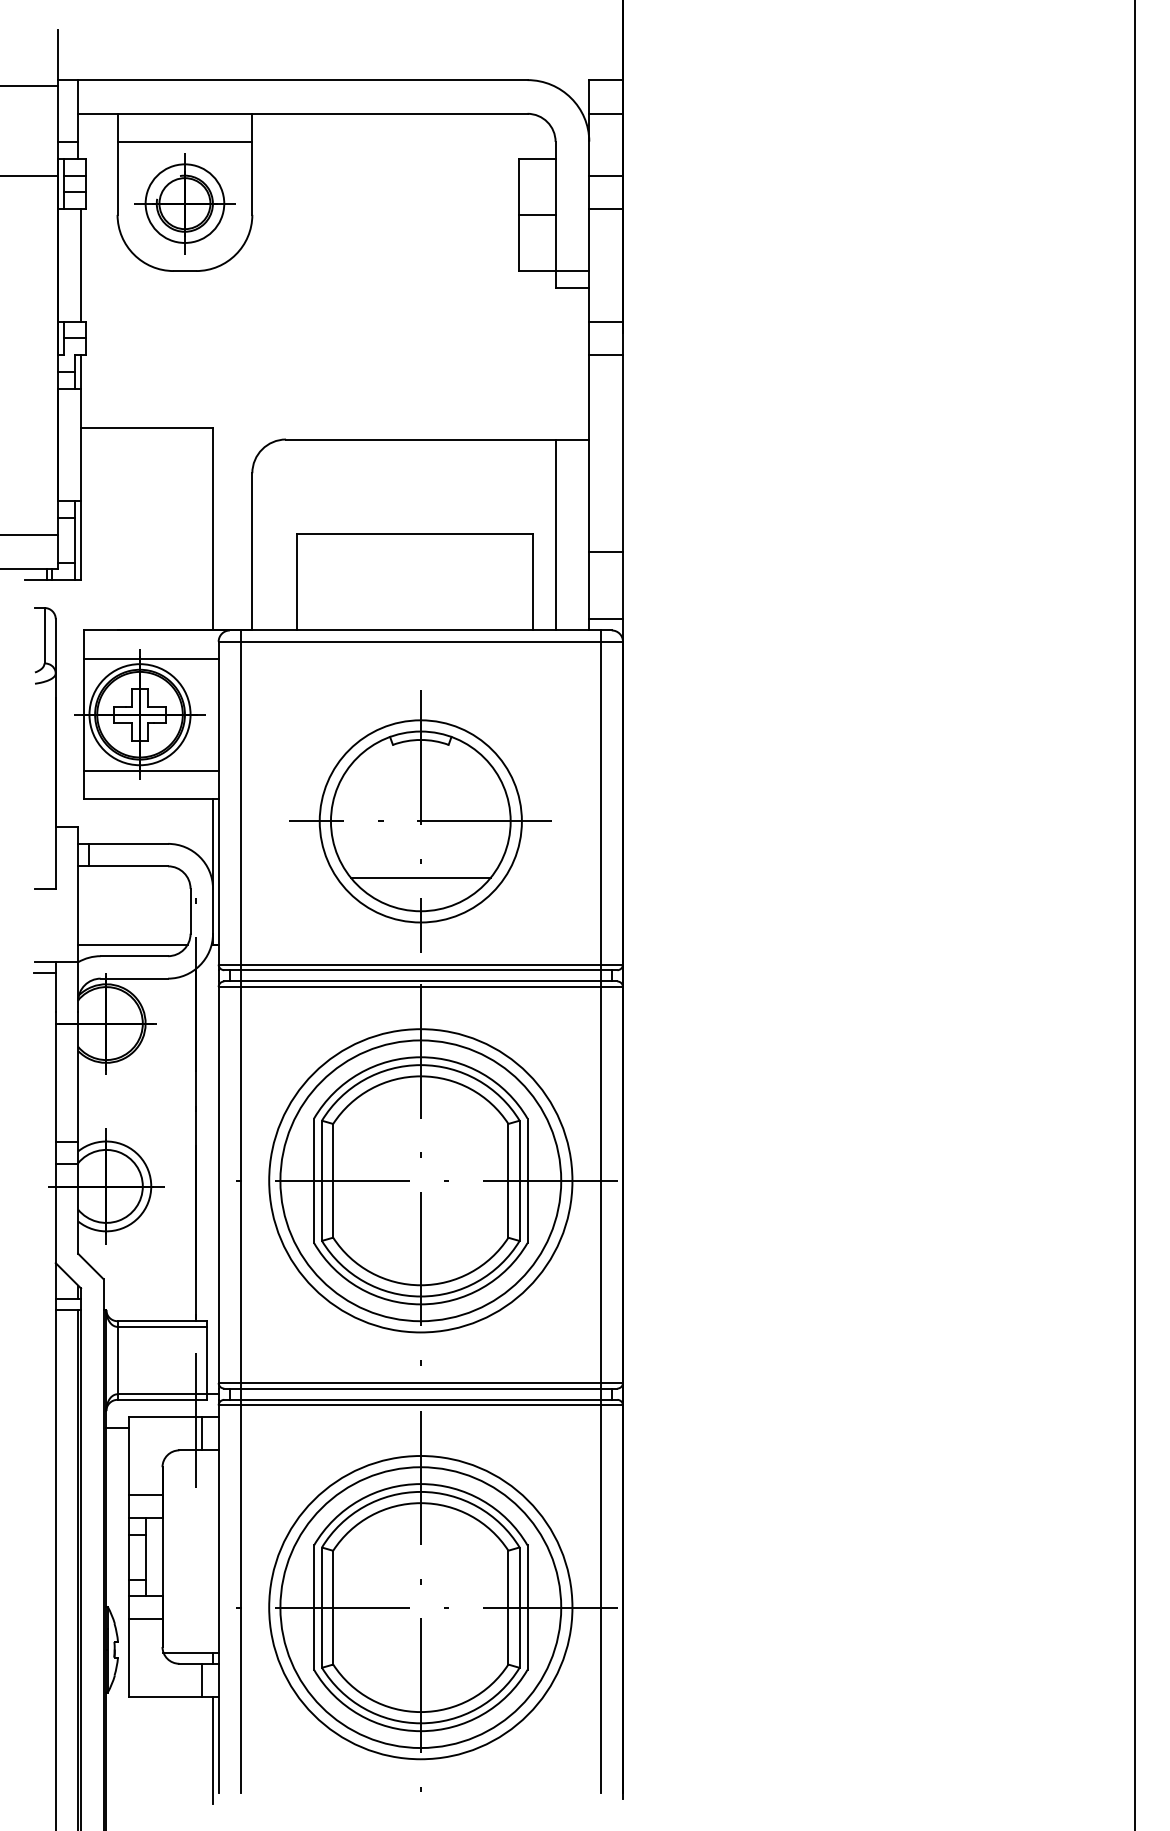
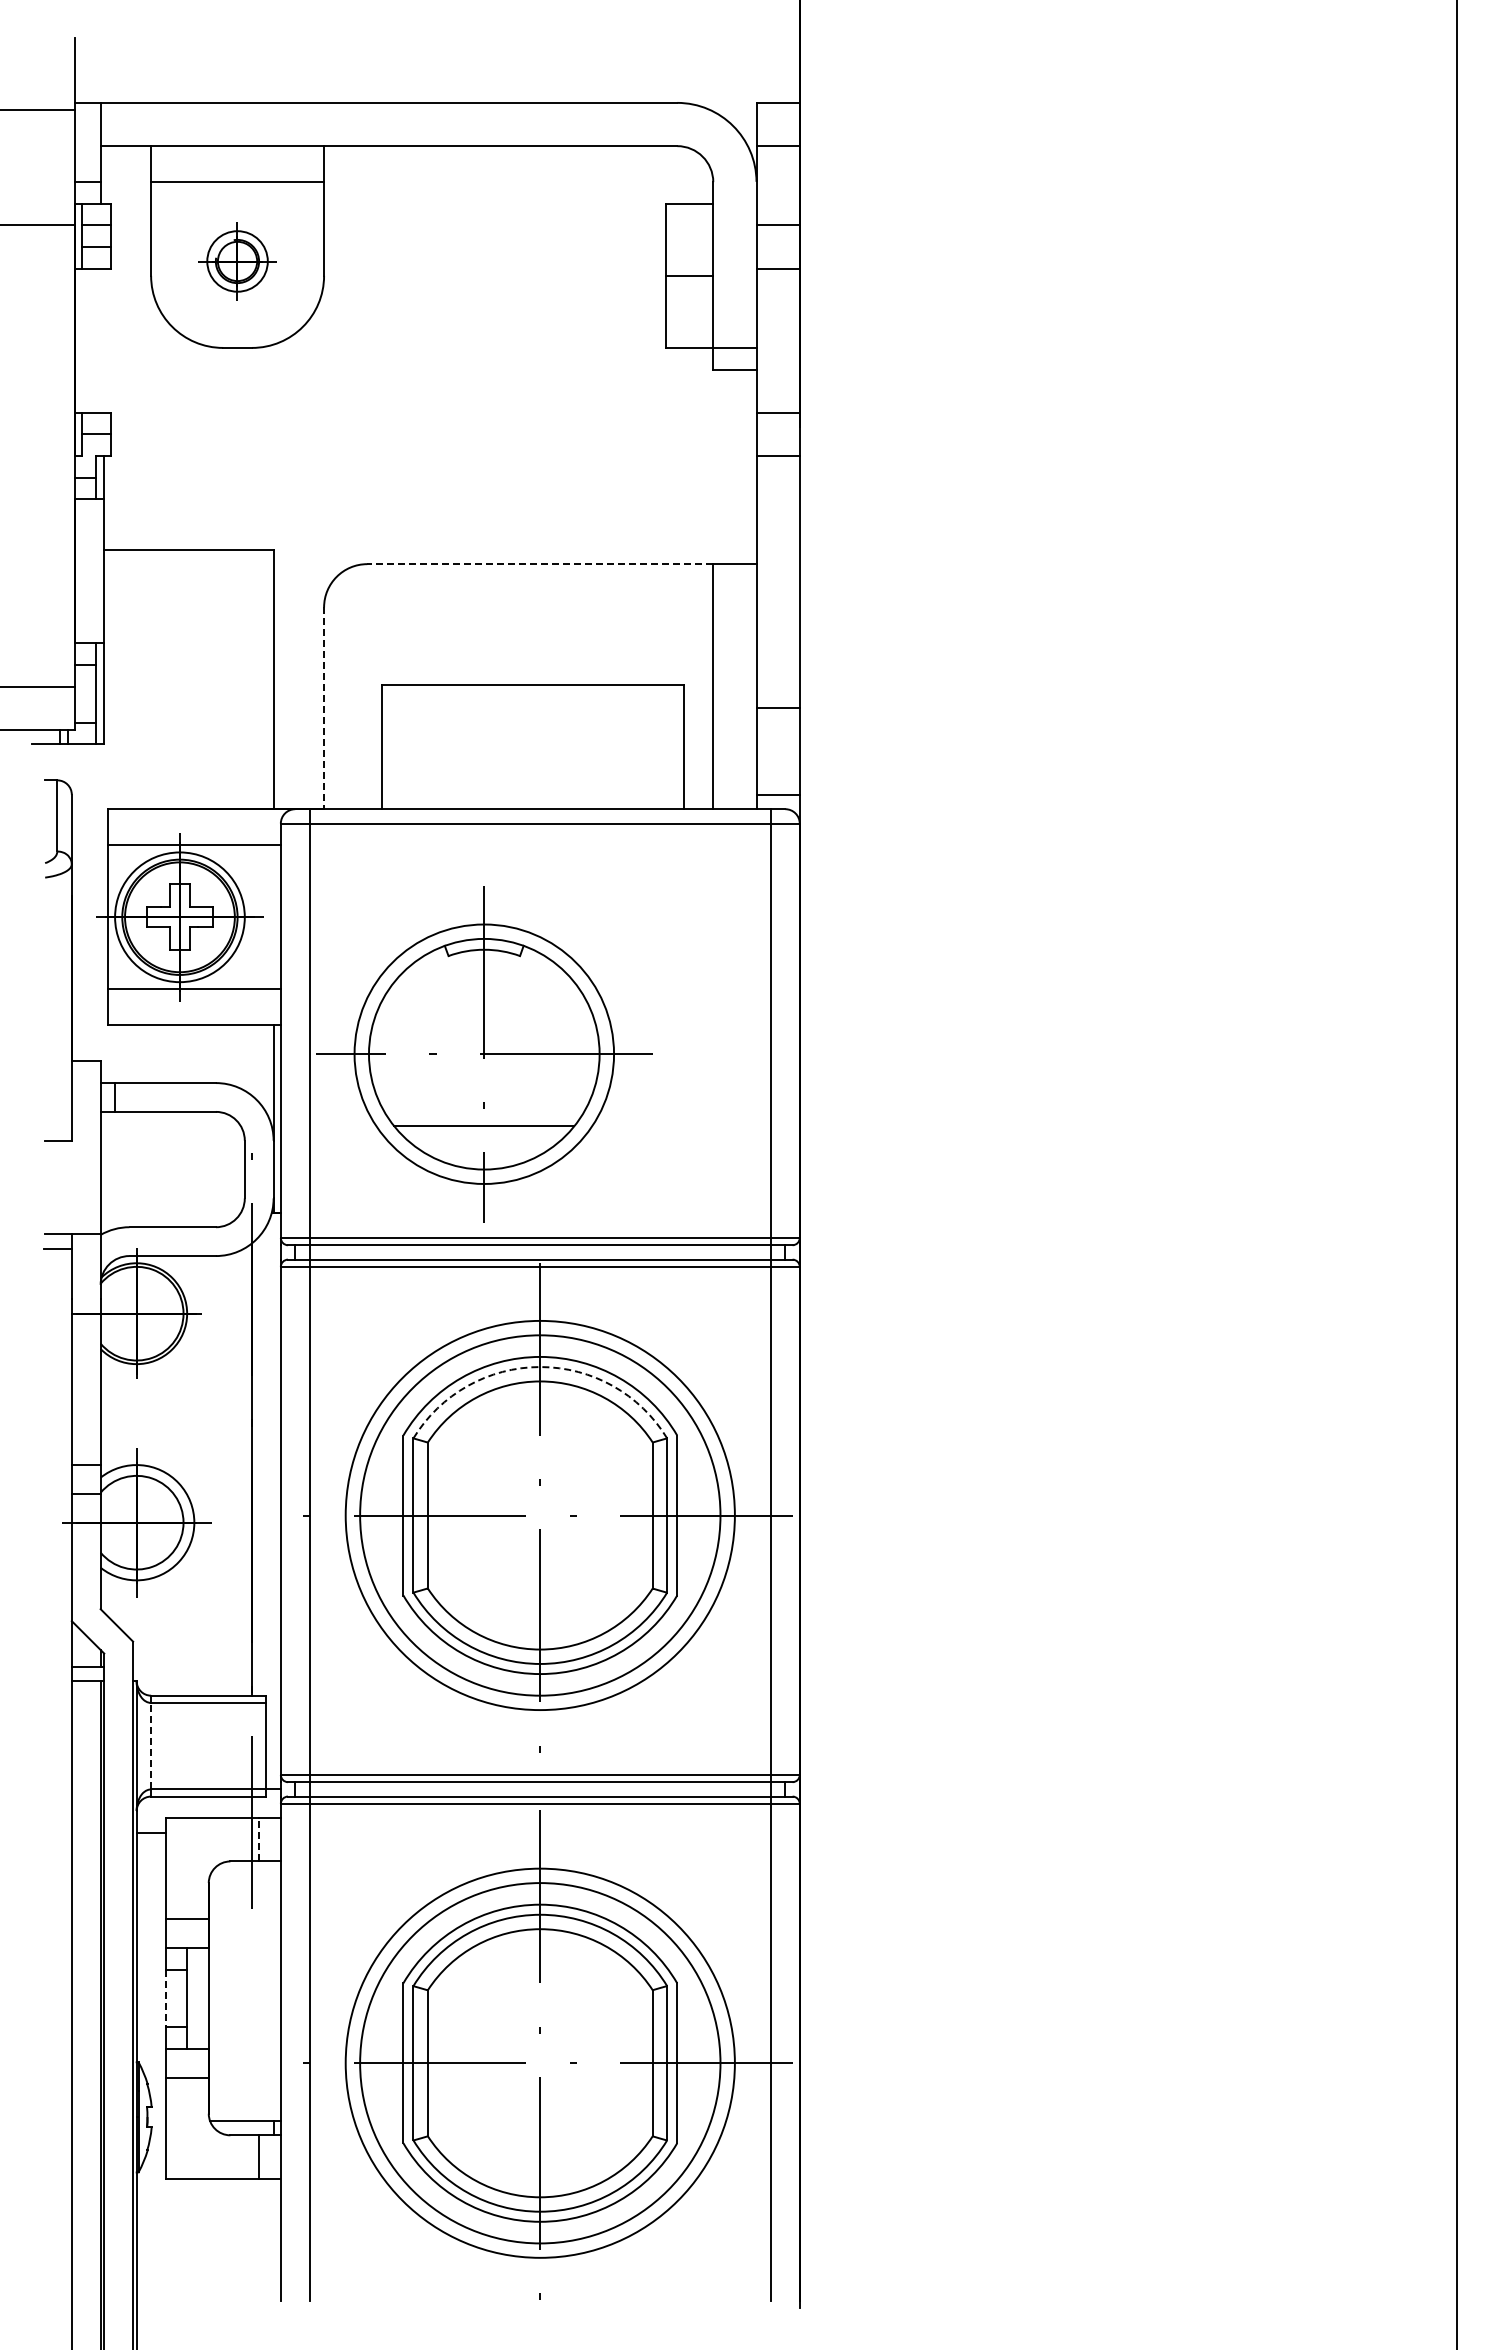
part: (184, 203) -> (237, 261), size x0.6
line: (80, 265) -> (103, 340), removed
line: (420, 439) -> (540, 564), solid -> dashed
line: (252, 552) -> (324, 708), solid -> dashed
part: (420, 821) -> (484, 1054), moved
line: (132, 944) -> (170, 1212), removed
arc: (420, 1065) -> (540, 1367), solid -> dashed
line: (117, 1360) -> (151, 1745), solid -> dashed
line: (202, 1433) -> (259, 1839), solid -> dashed
line: (128, 1557) -> (165, 1998), solid -> dashed
line: (212, 1750) -> (273, 2246), removed

